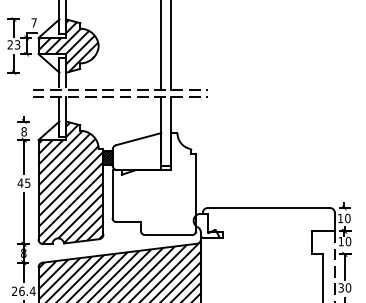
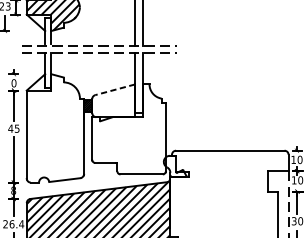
text: (23, 131) -> (13, 83), 8 -> 0
line: (138, 139) -> (115, 90), solid -> dashed
hatch: (70, 183) -> (54, 128), removed

